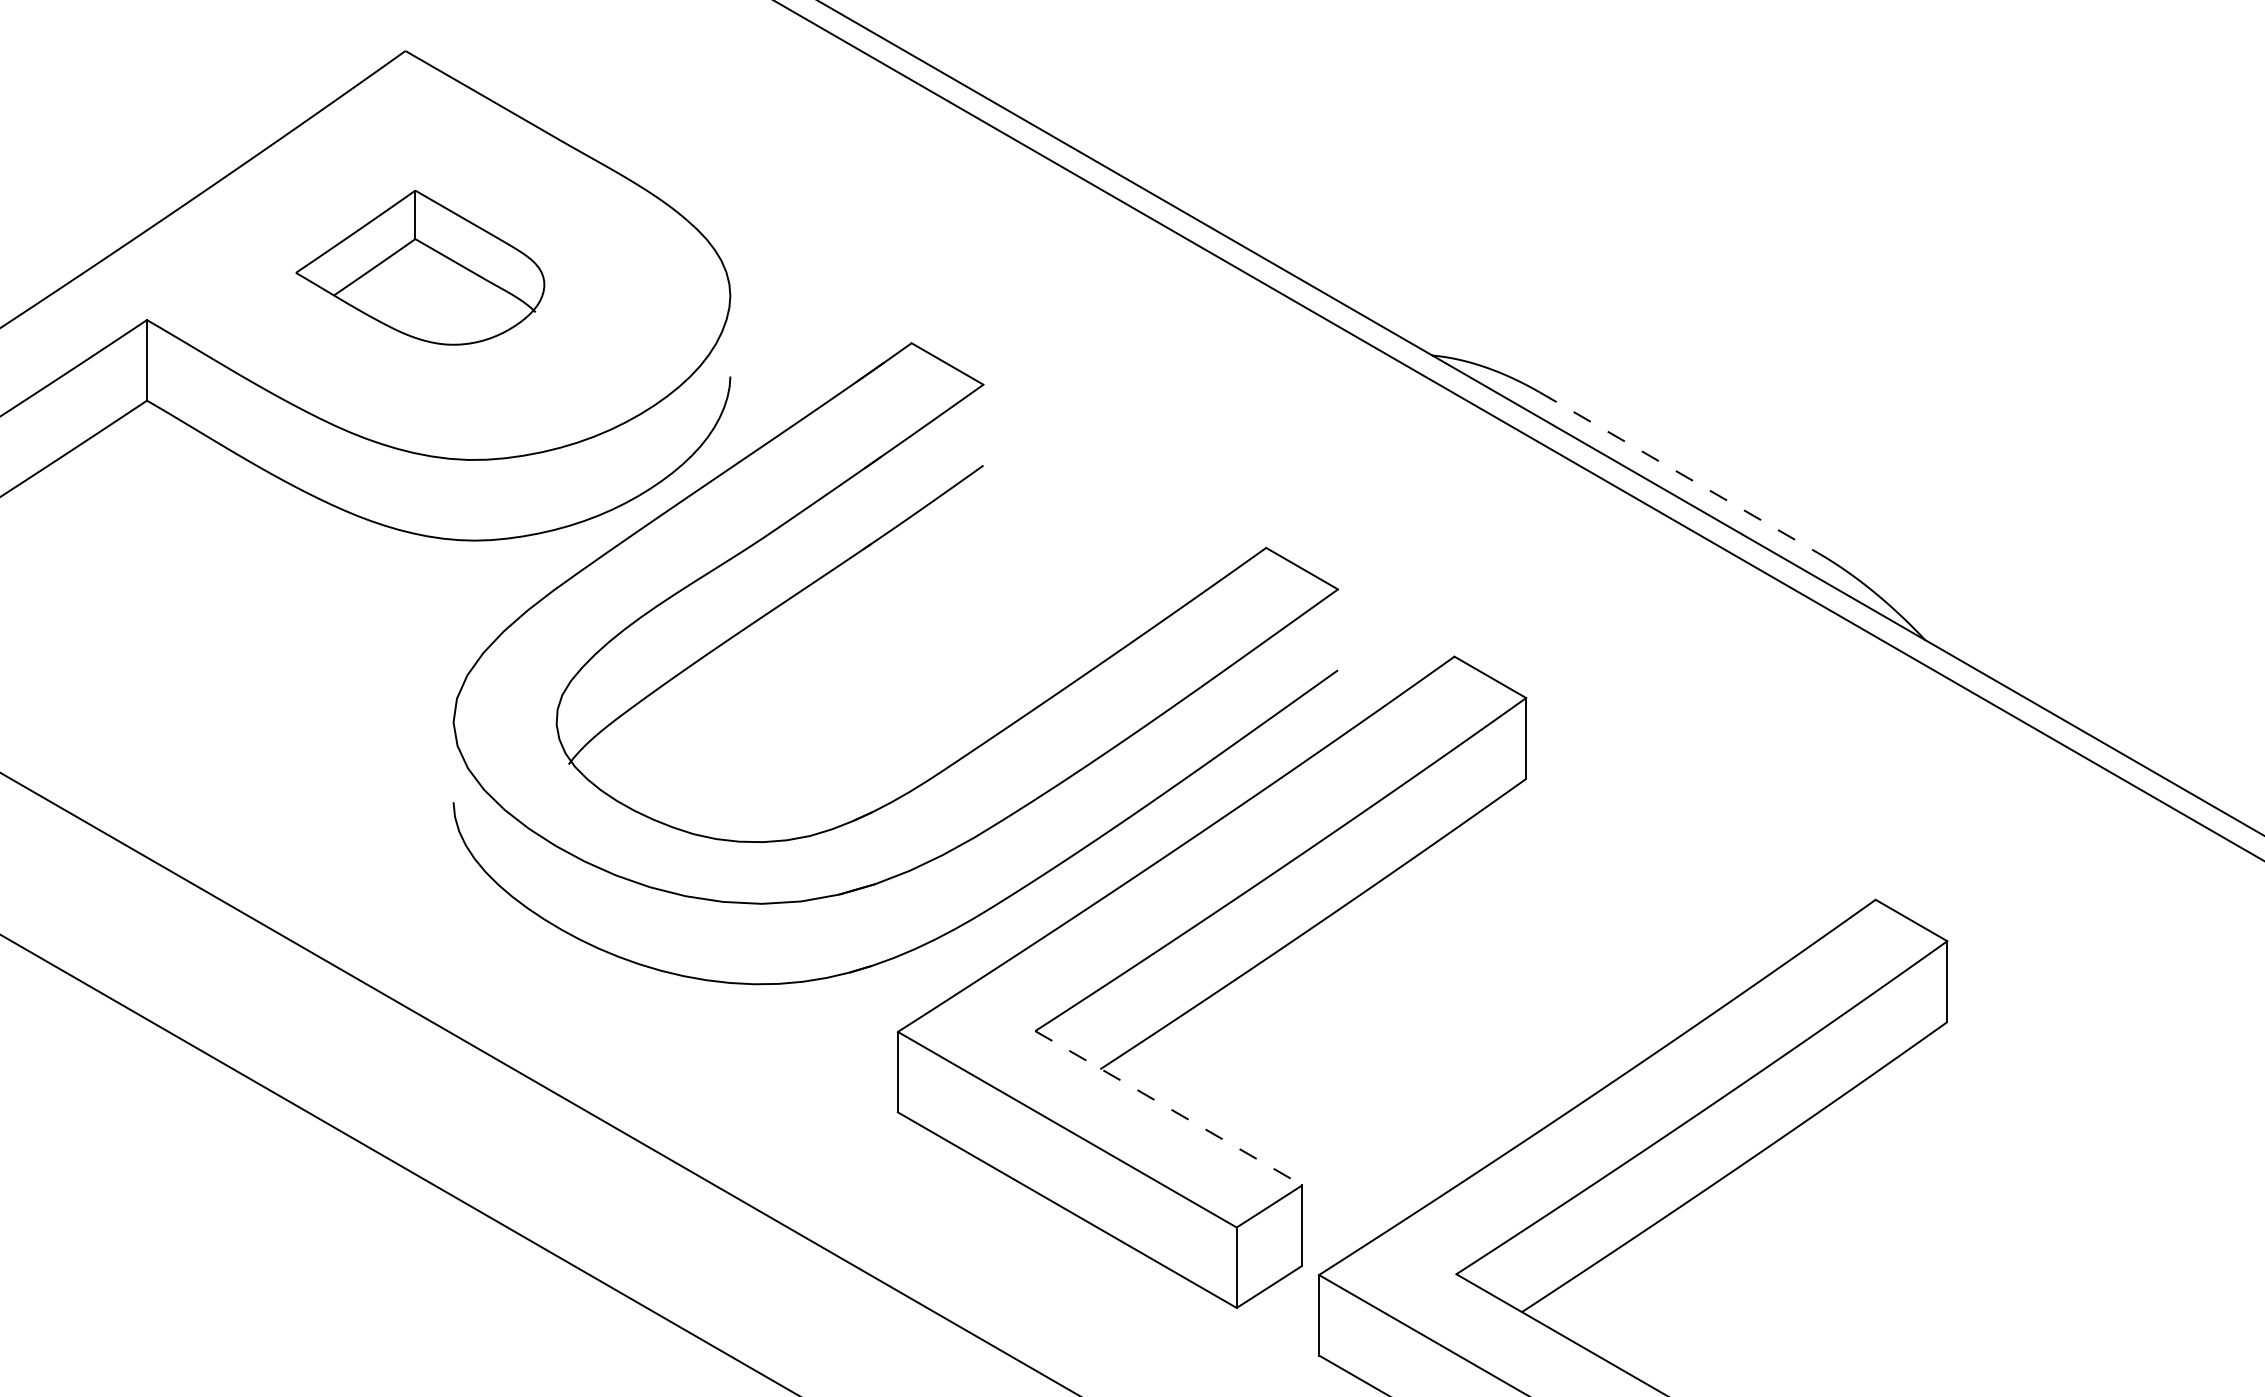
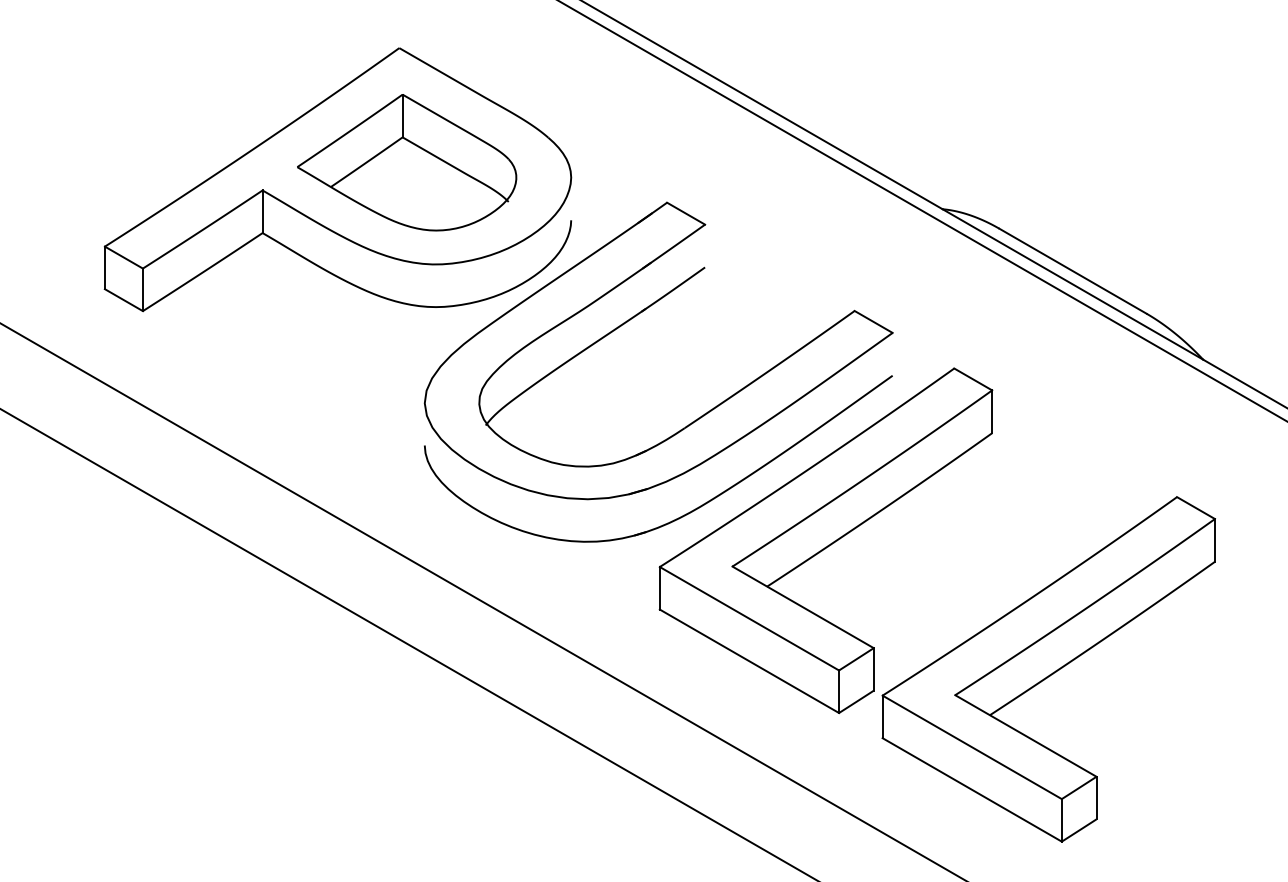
part: (420, 267) -> (407, 162), size x1.67
line: (1678, 473) -> (1072, 271), dashed -> solid
line: (1169, 1108) -> (803, 607), dashed -> solid

